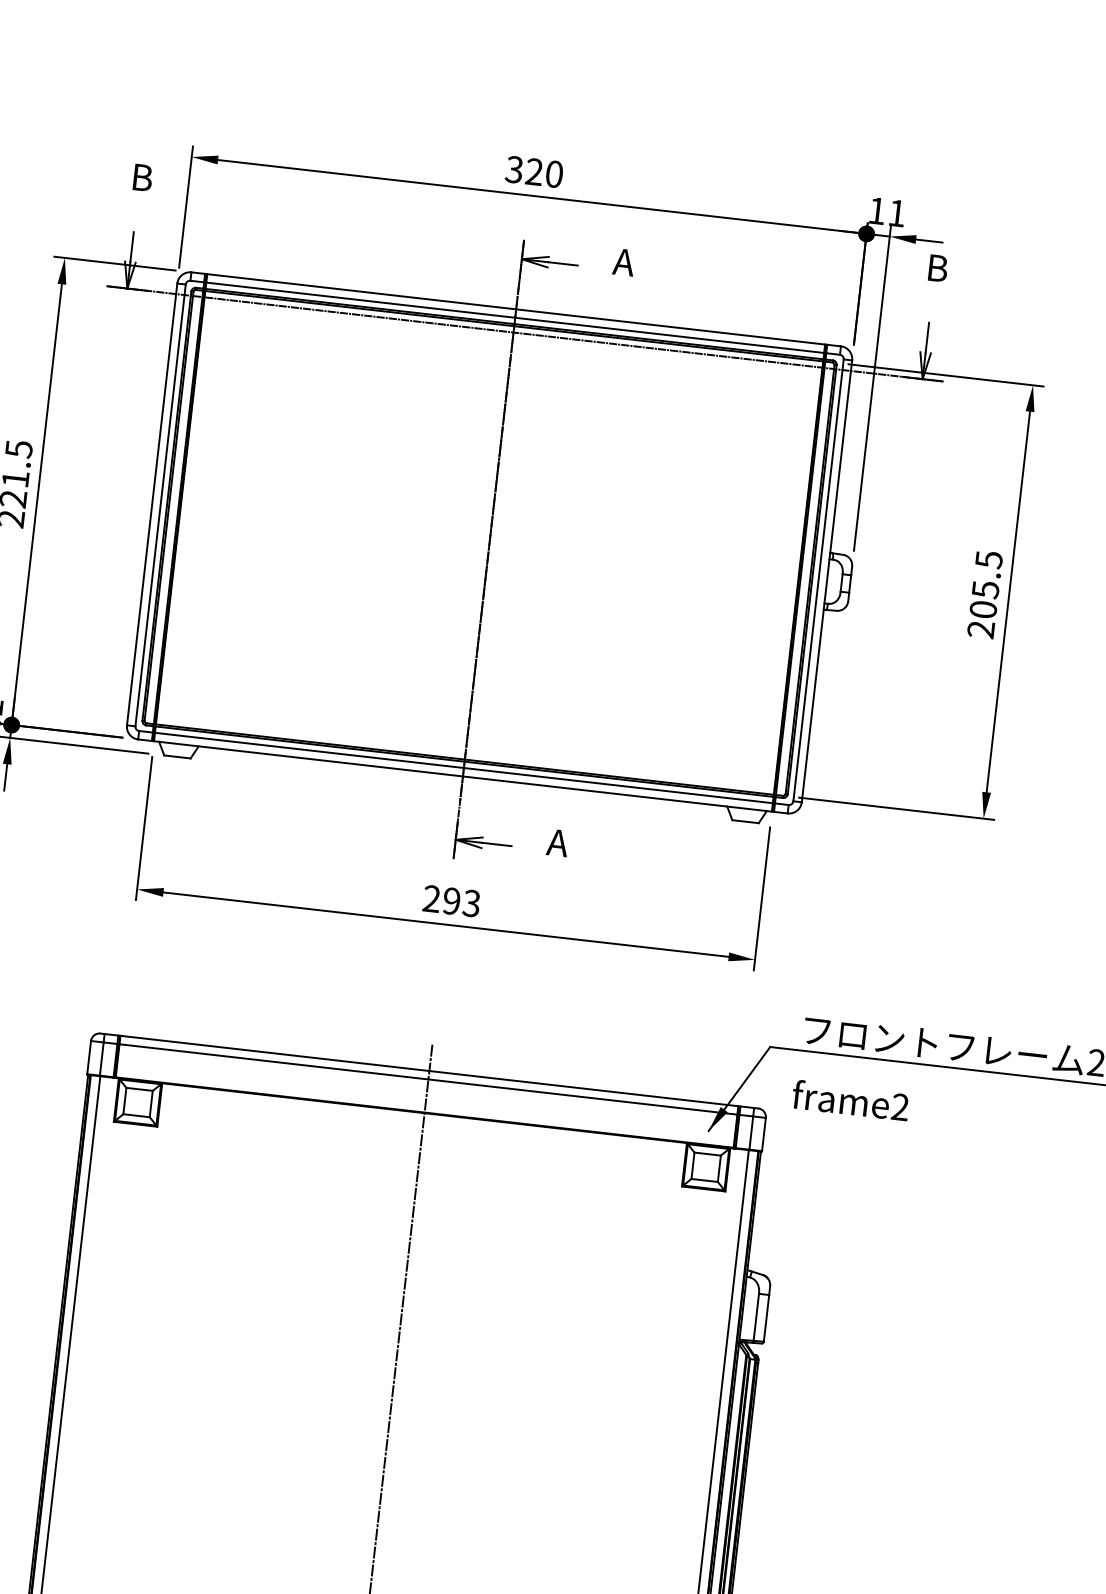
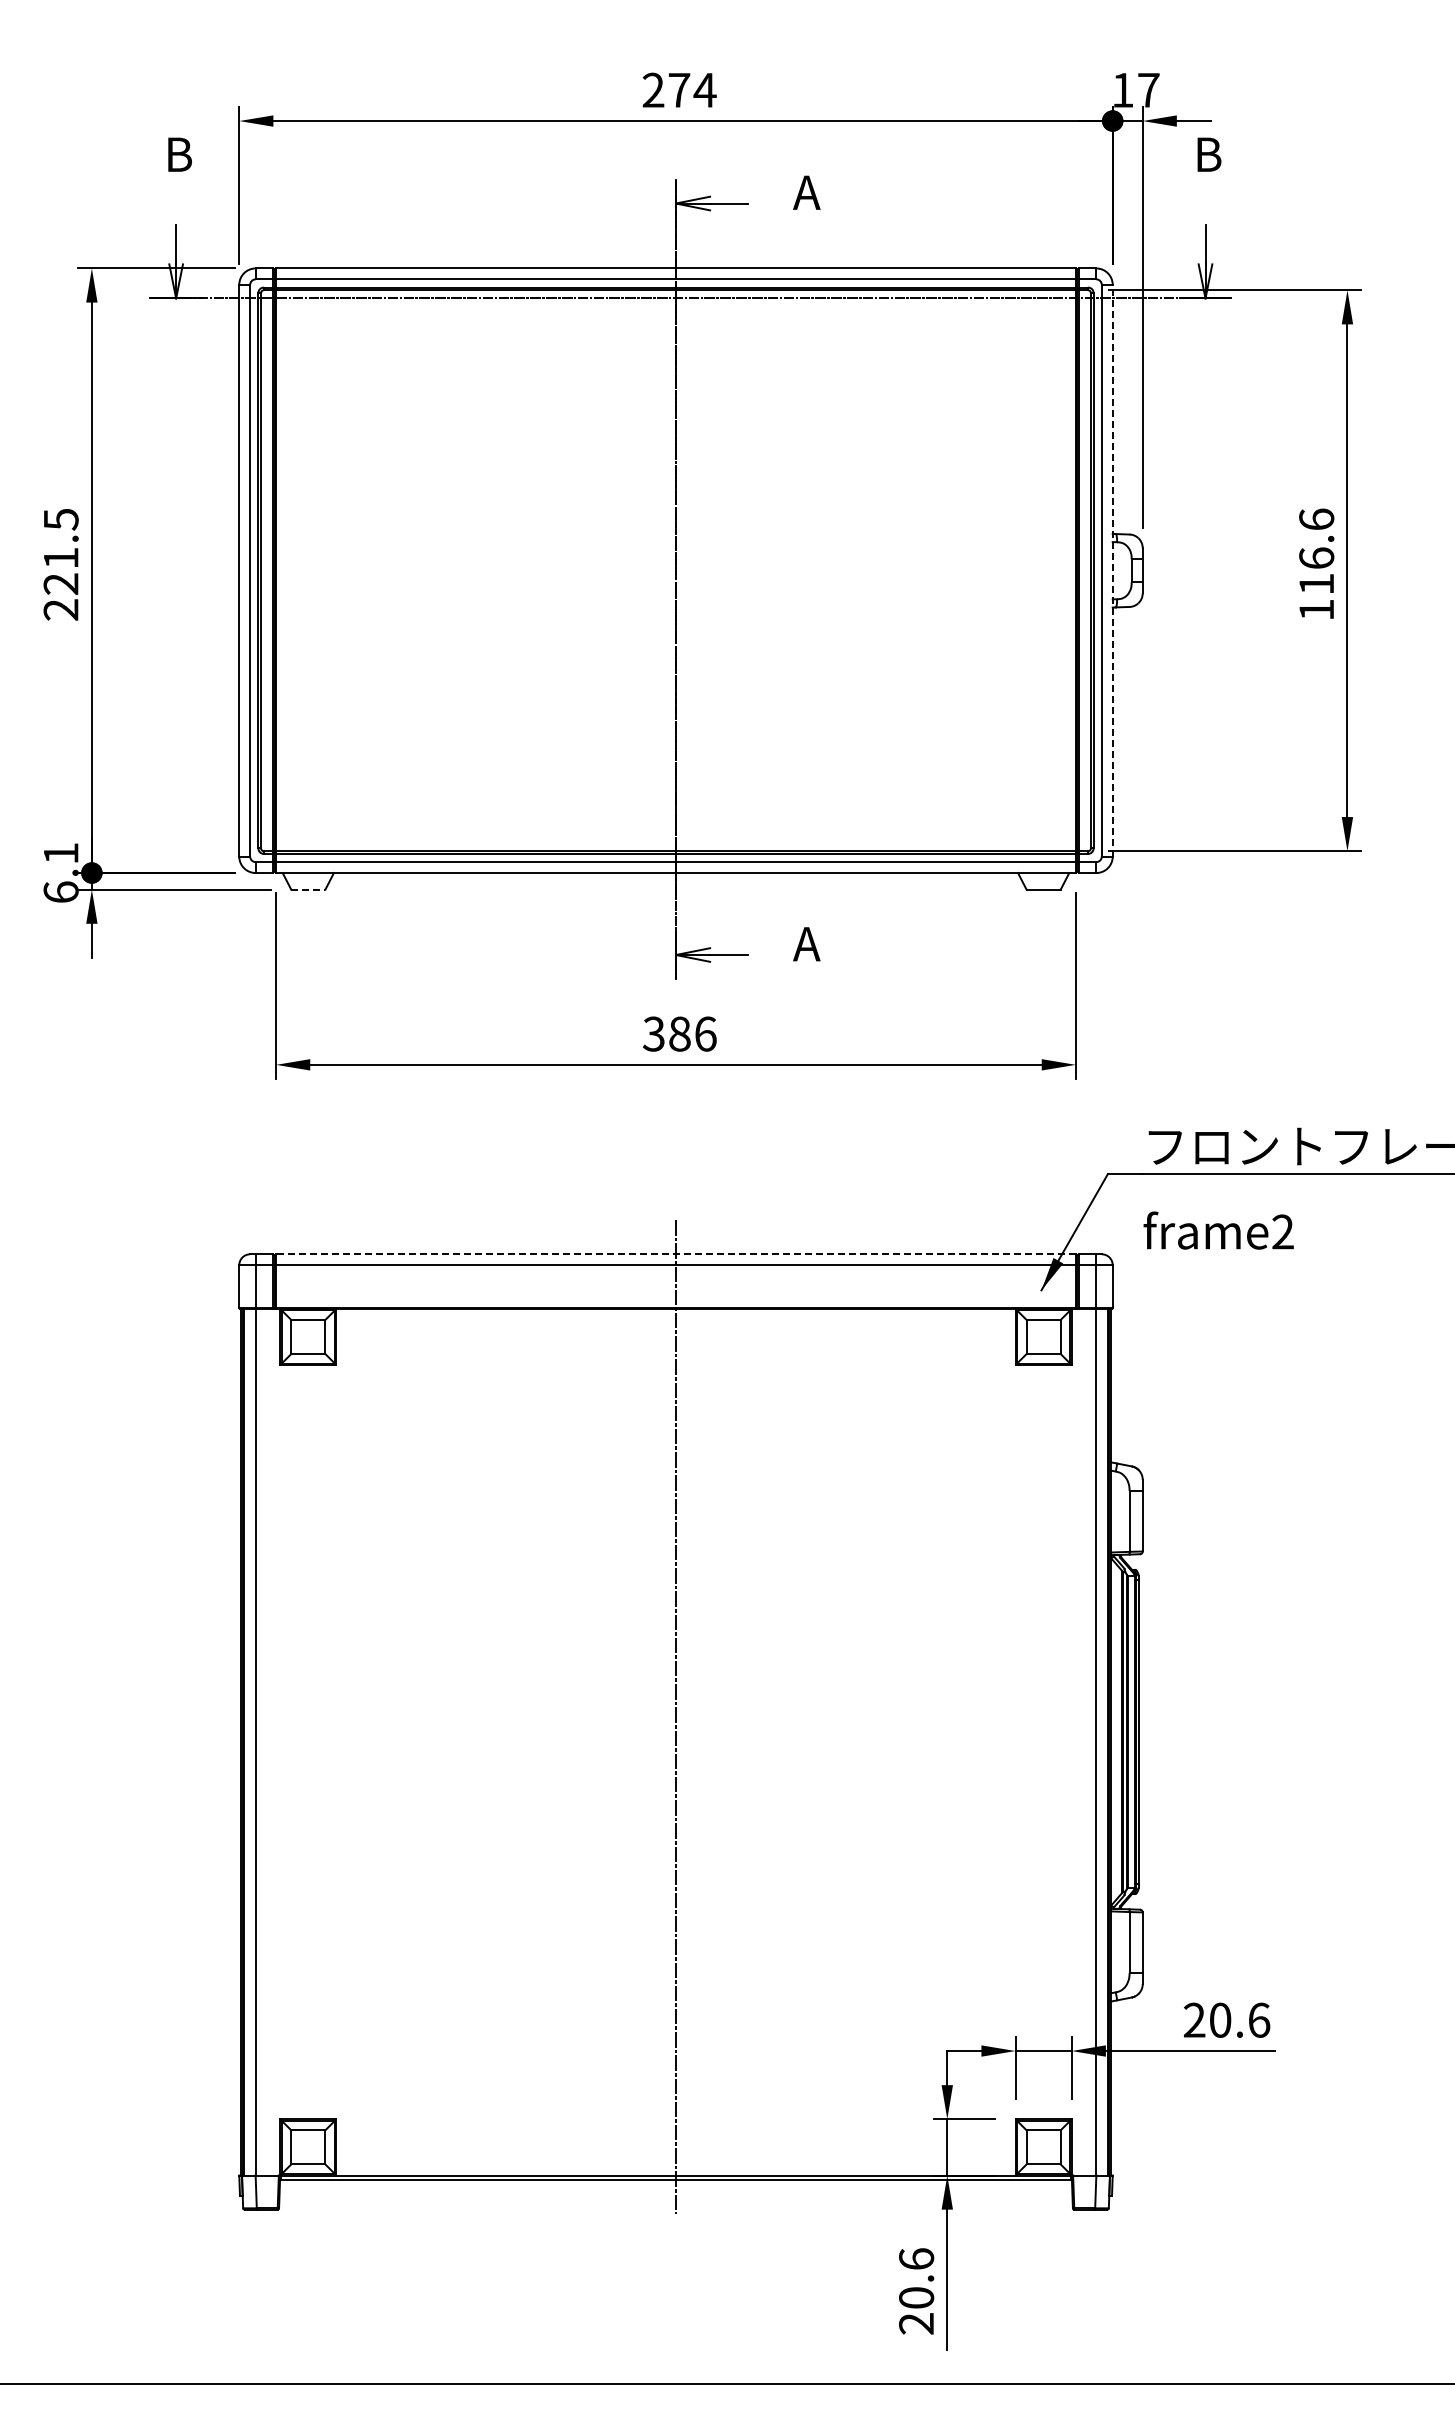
text: (534, 171) -> (679, 89), 320 -> 274
text: (896, 213) -> (1148, 90), 11 -> 17
line: (826, 581) -> (1112, 570), solid -> dashed
text: (984, 594) -> (1316, 564), 205.5 -> 116.6
line: (177, 756) -> (308, 889), solid -> dashed
text: (451, 900) -> (679, 1033), 293 -> 386
line: (429, 1071) -> (676, 1254), solid -> dashed

